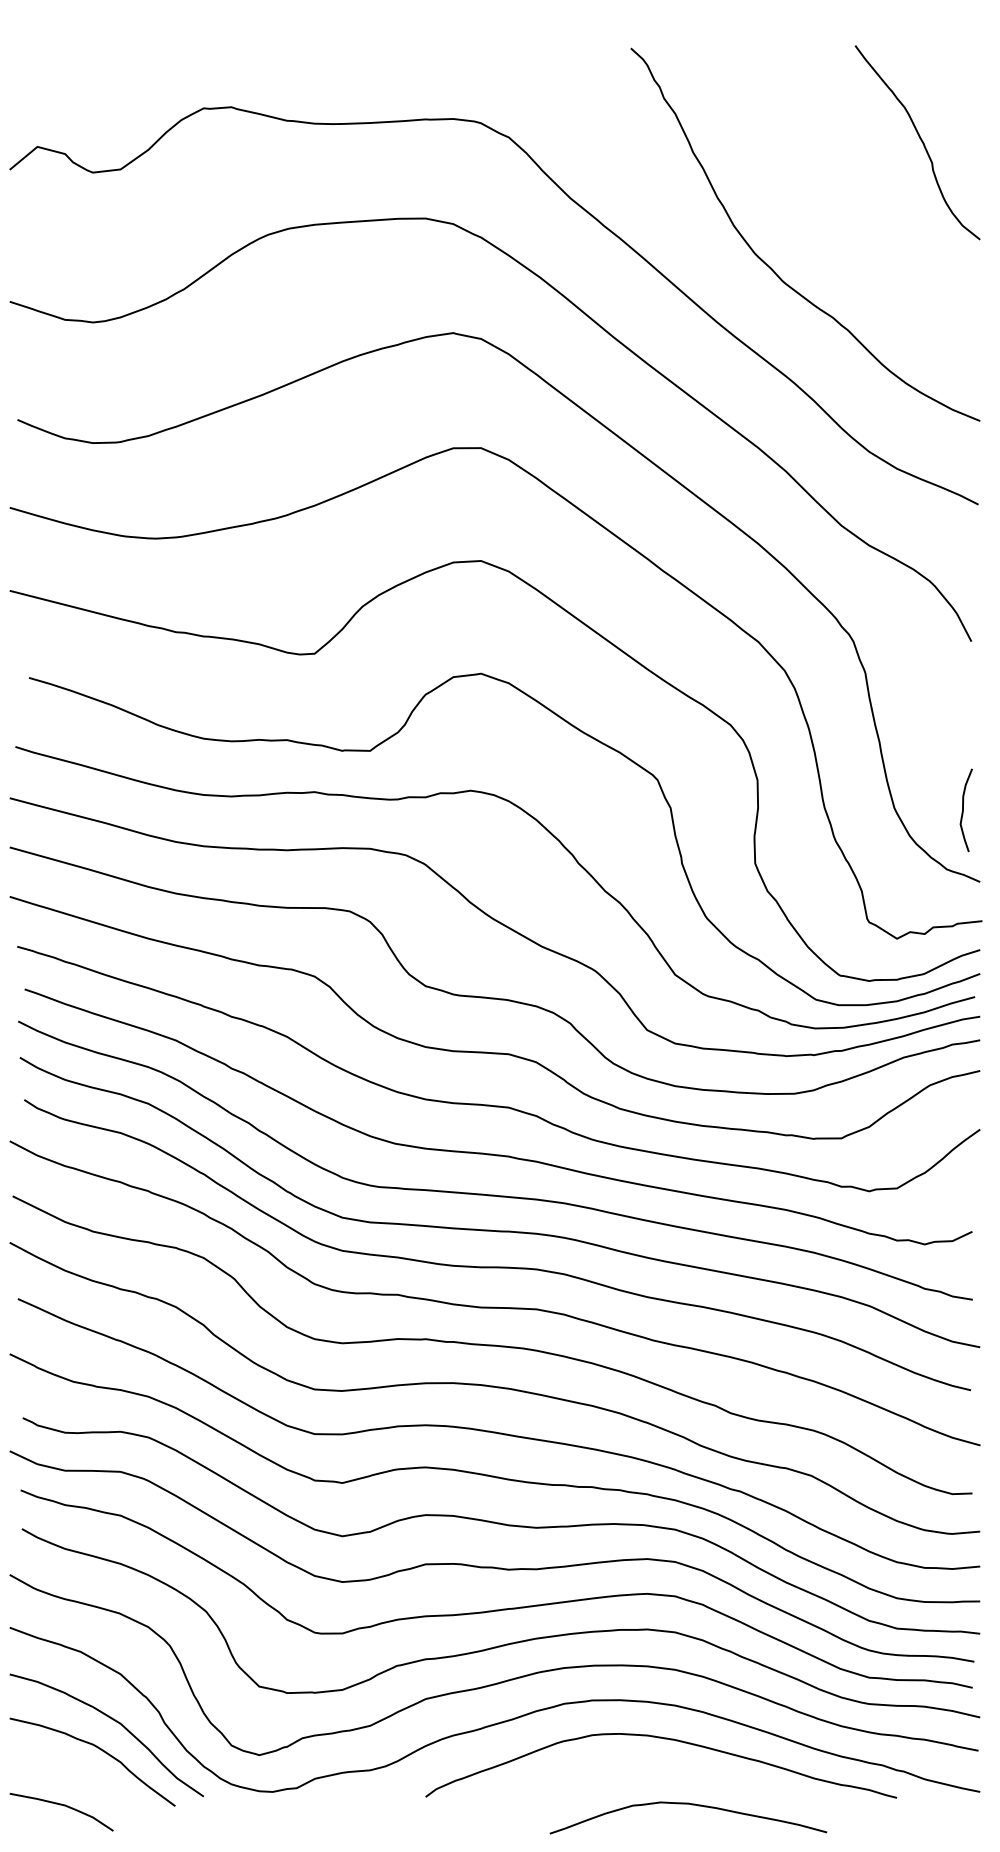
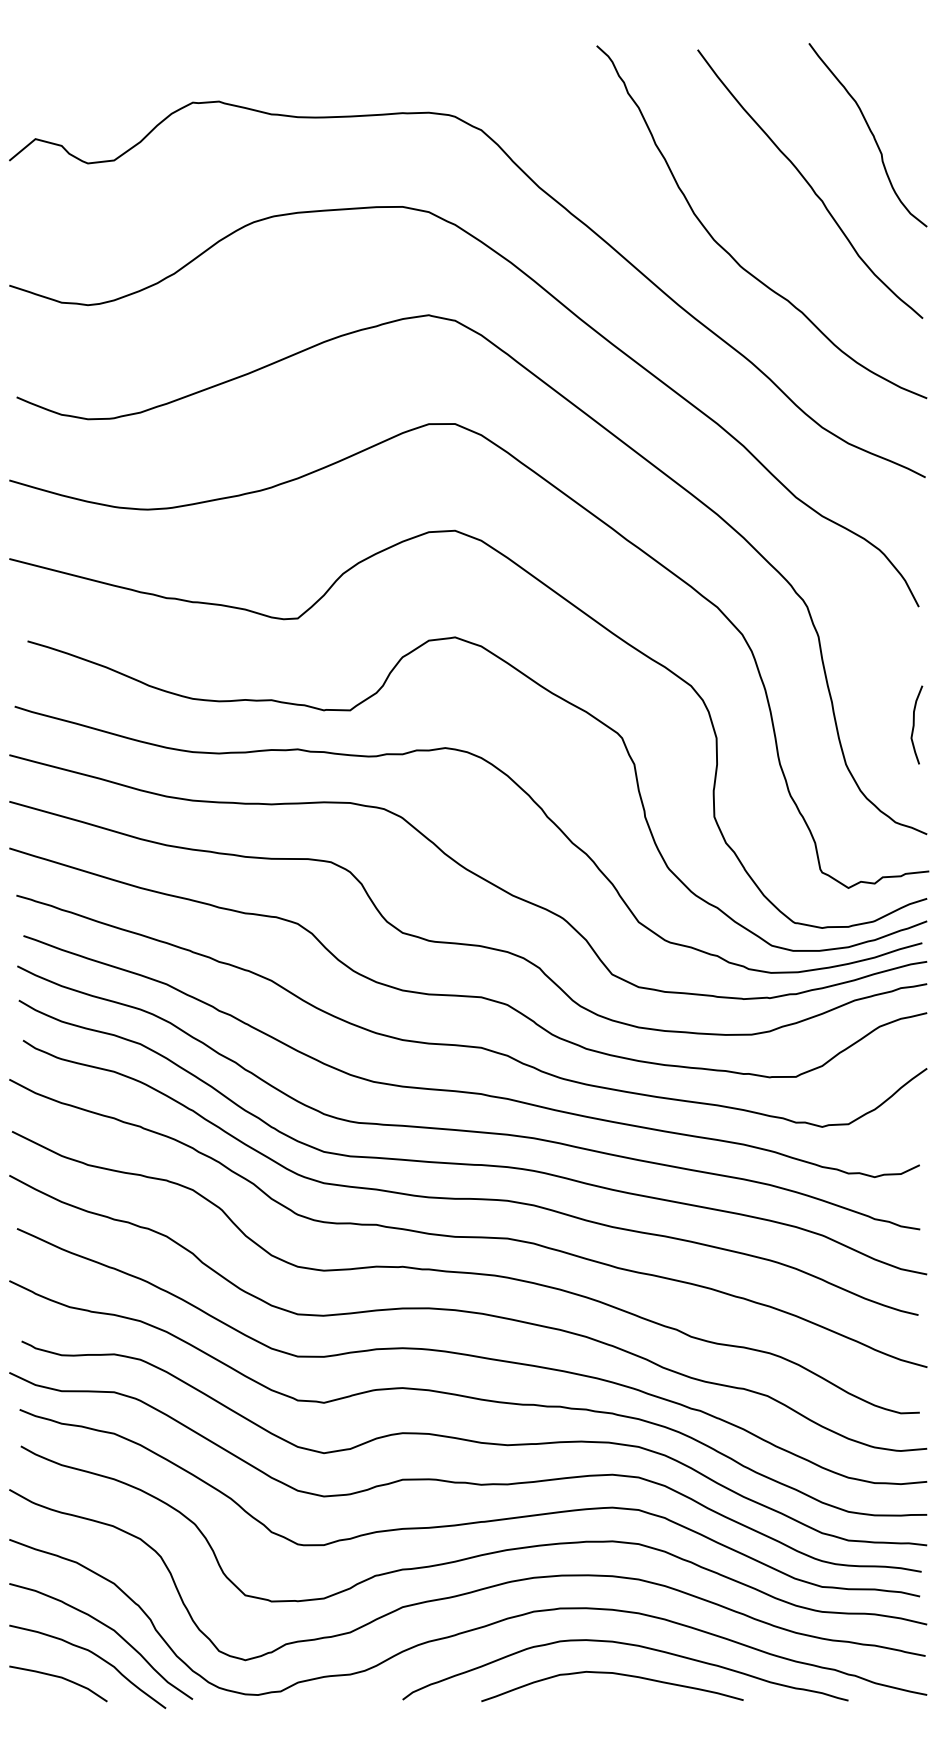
curve: (856, 194) -> (810, 184), added
curve: (963, 810) -> (914, 725), moved
curve: (691, 1805) -> (615, 1674), moved
curve: (64, 1806) -> (61, 1678), moved

